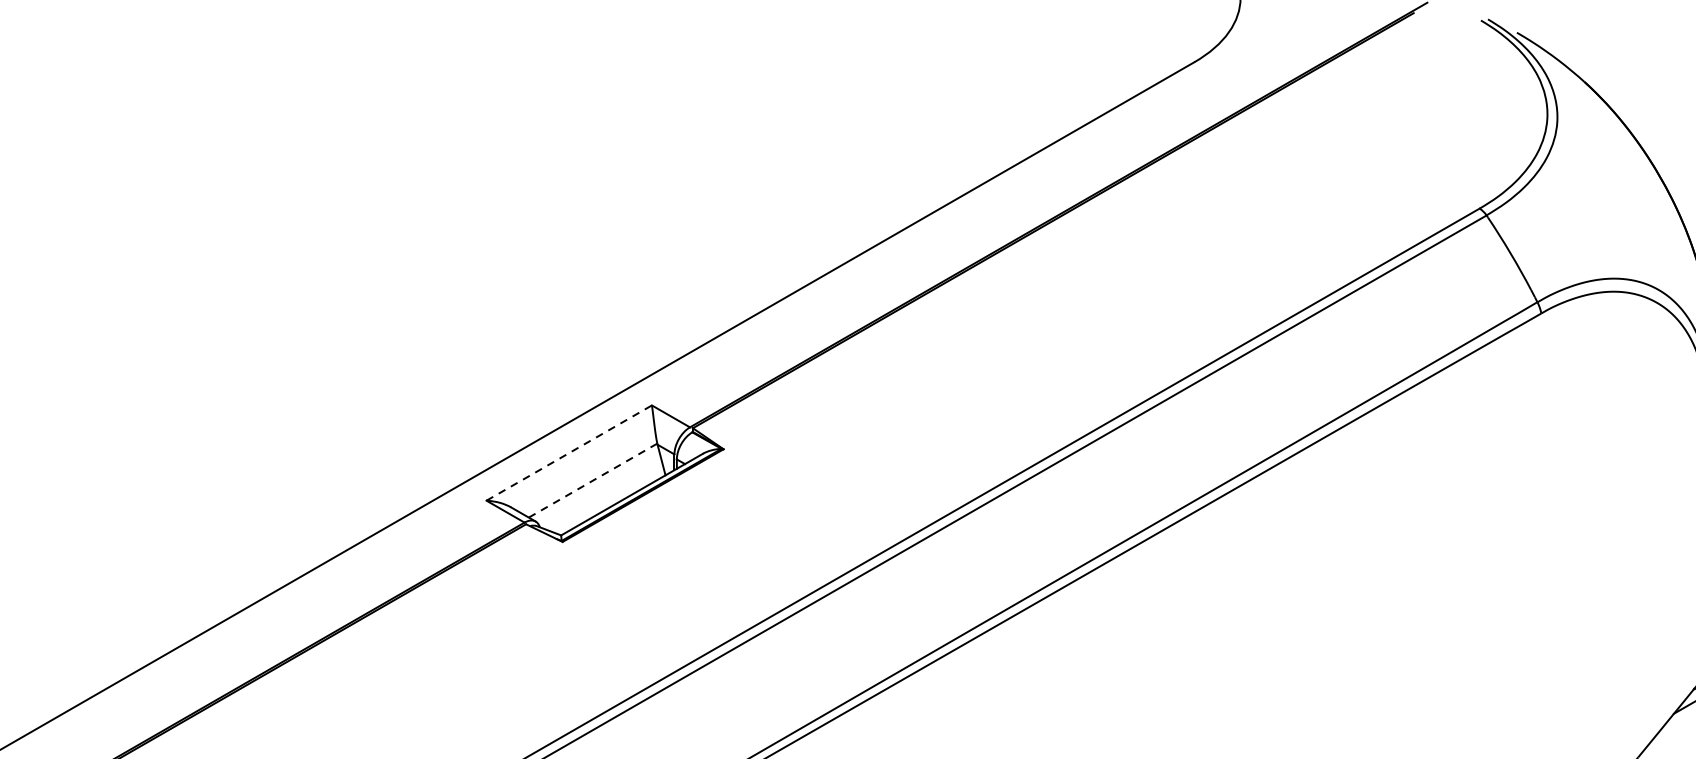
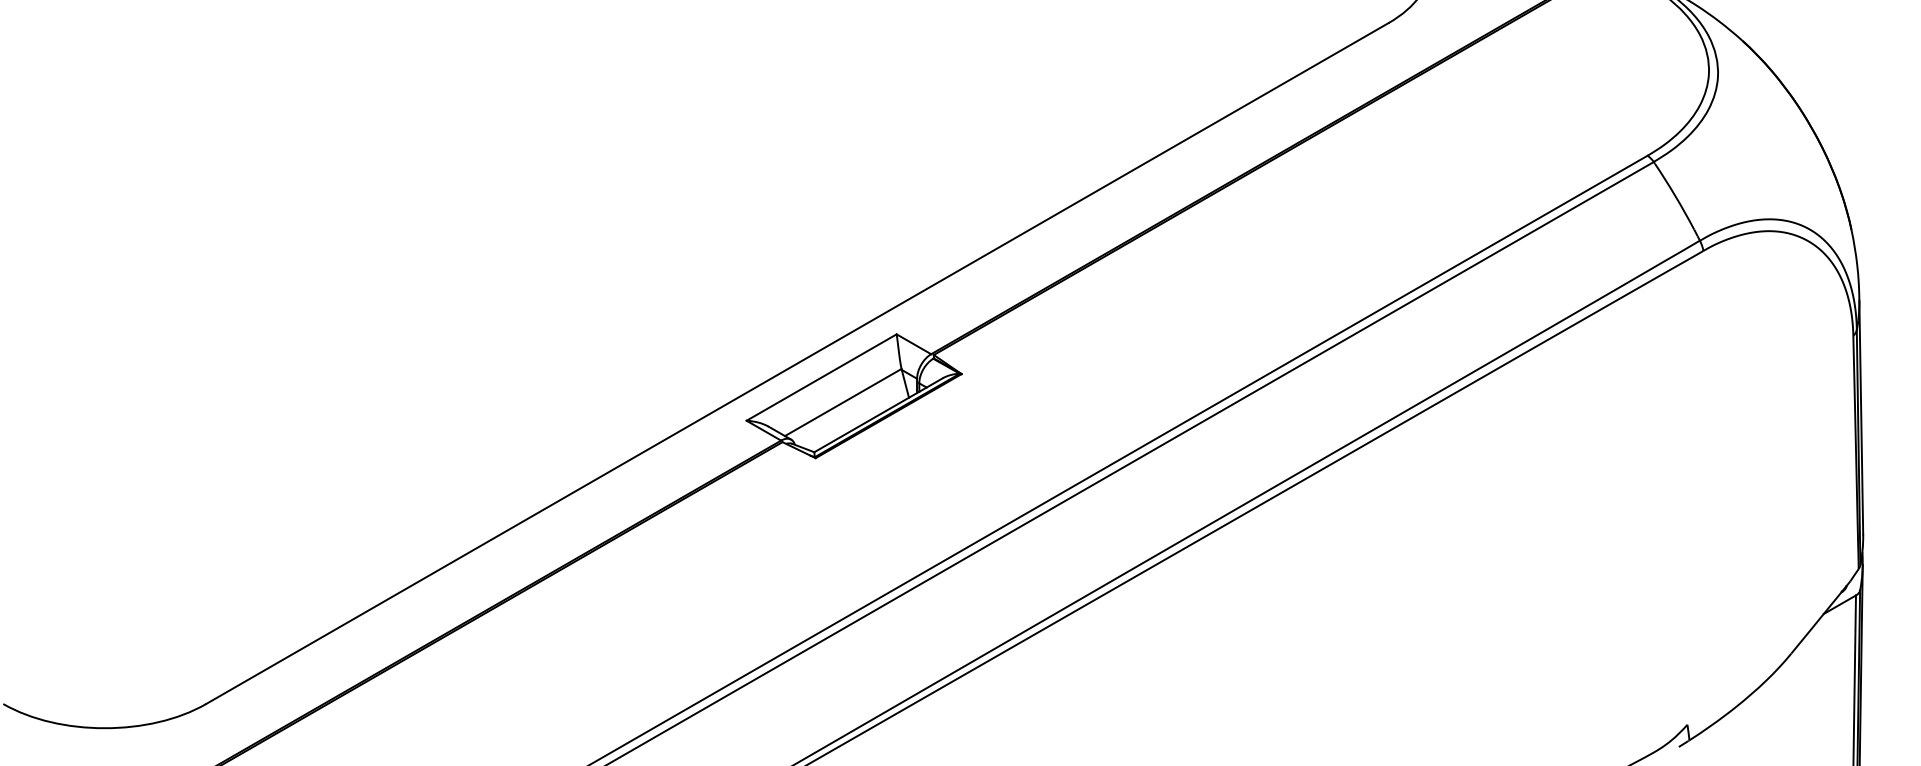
line: (569, 453) -> (821, 377), dashed -> solid
line: (593, 480) -> (843, 402), dashed -> solid

